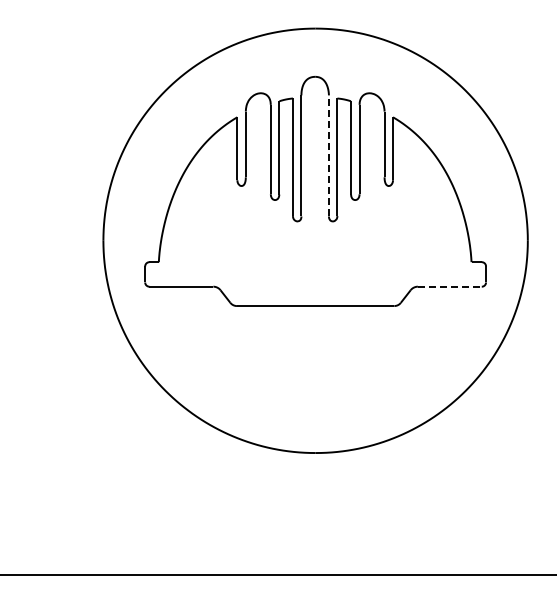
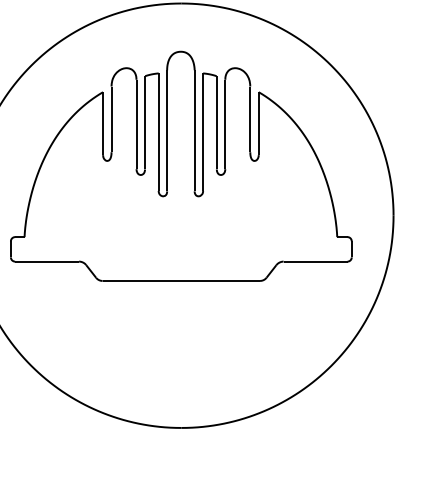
line: (328, 155) -> (194, 130), dashed -> solid
line: (449, 286) -> (315, 261), dashed -> solid

